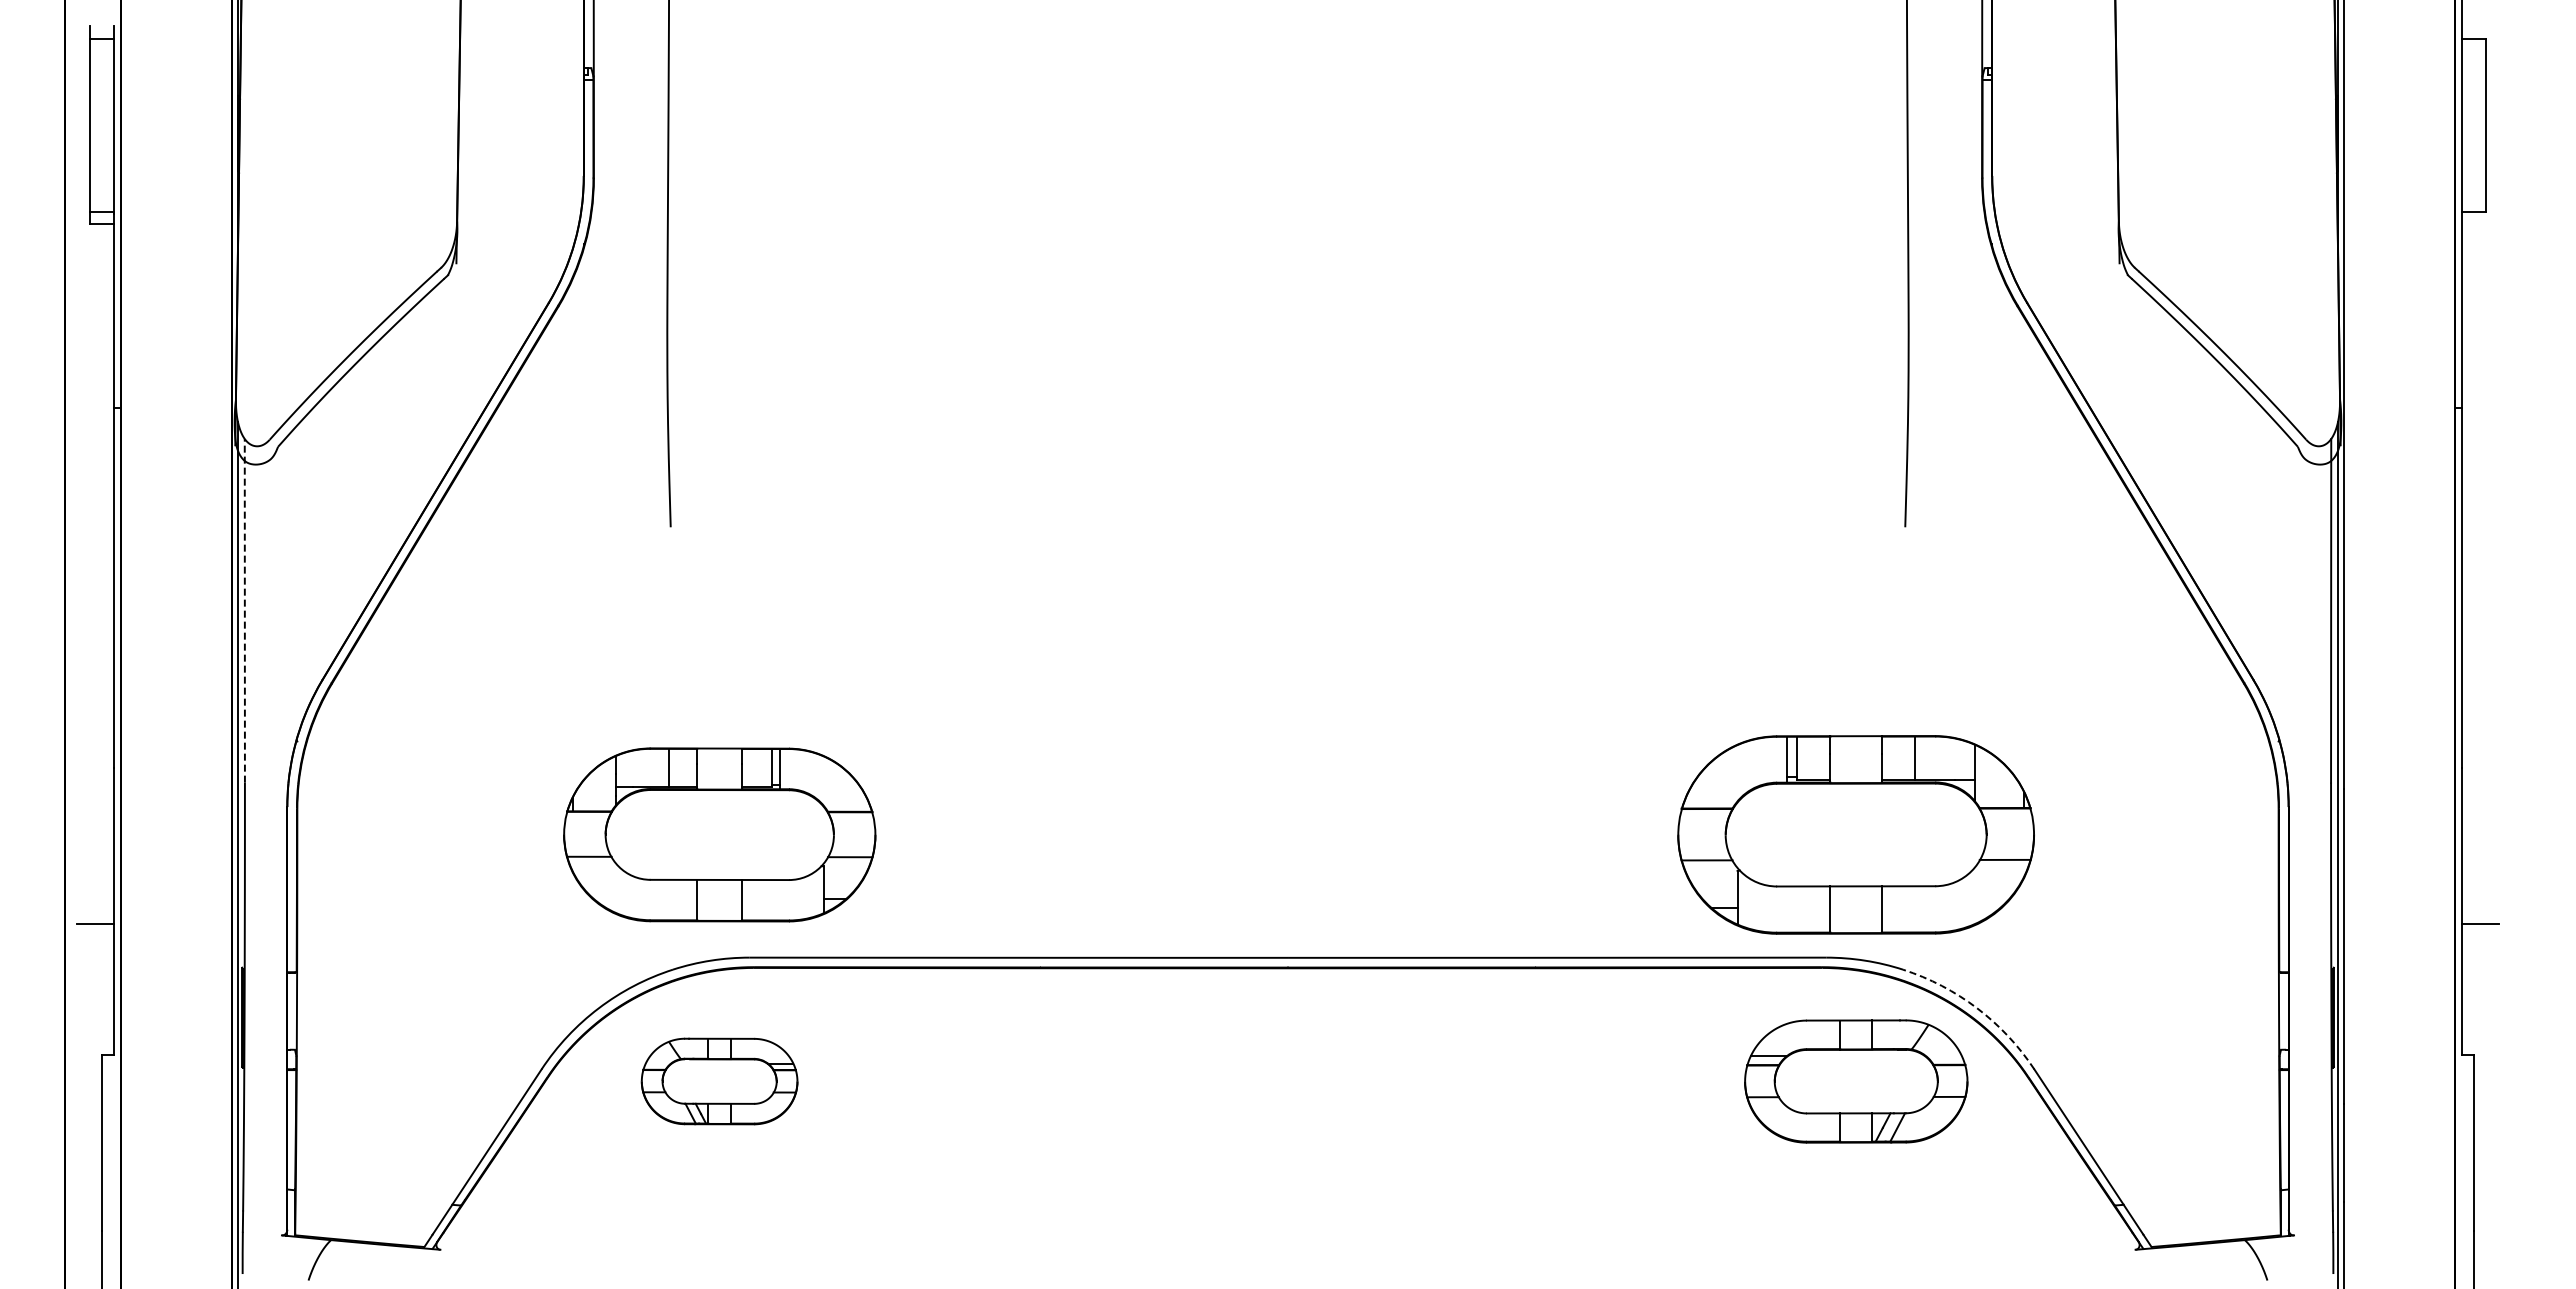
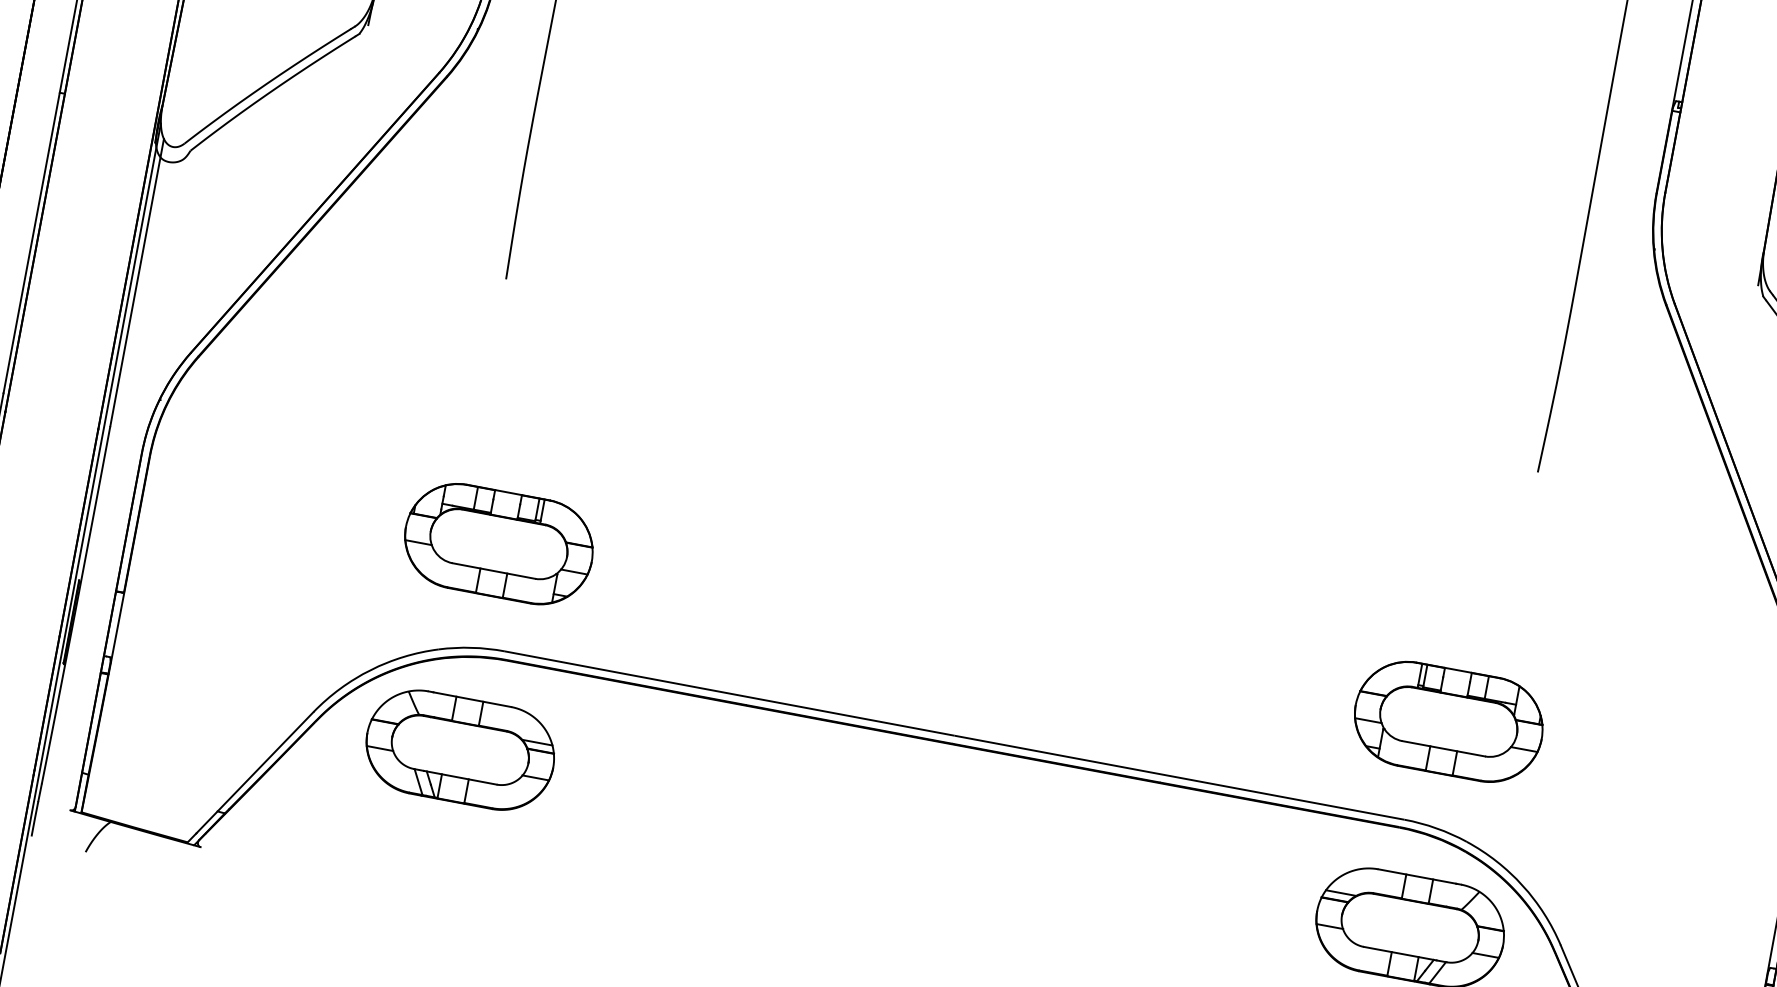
line: (244, 610) -> (136, 282), dashed -> solid
part: (719, 834) -> (498, 543), size x0.71
part: (1856, 834) -> (1449, 721), size x0.62
arc: (1977, 1008) -> (1522, 885), dashed -> solid
part: (719, 1081) -> (460, 750), size x1.43

